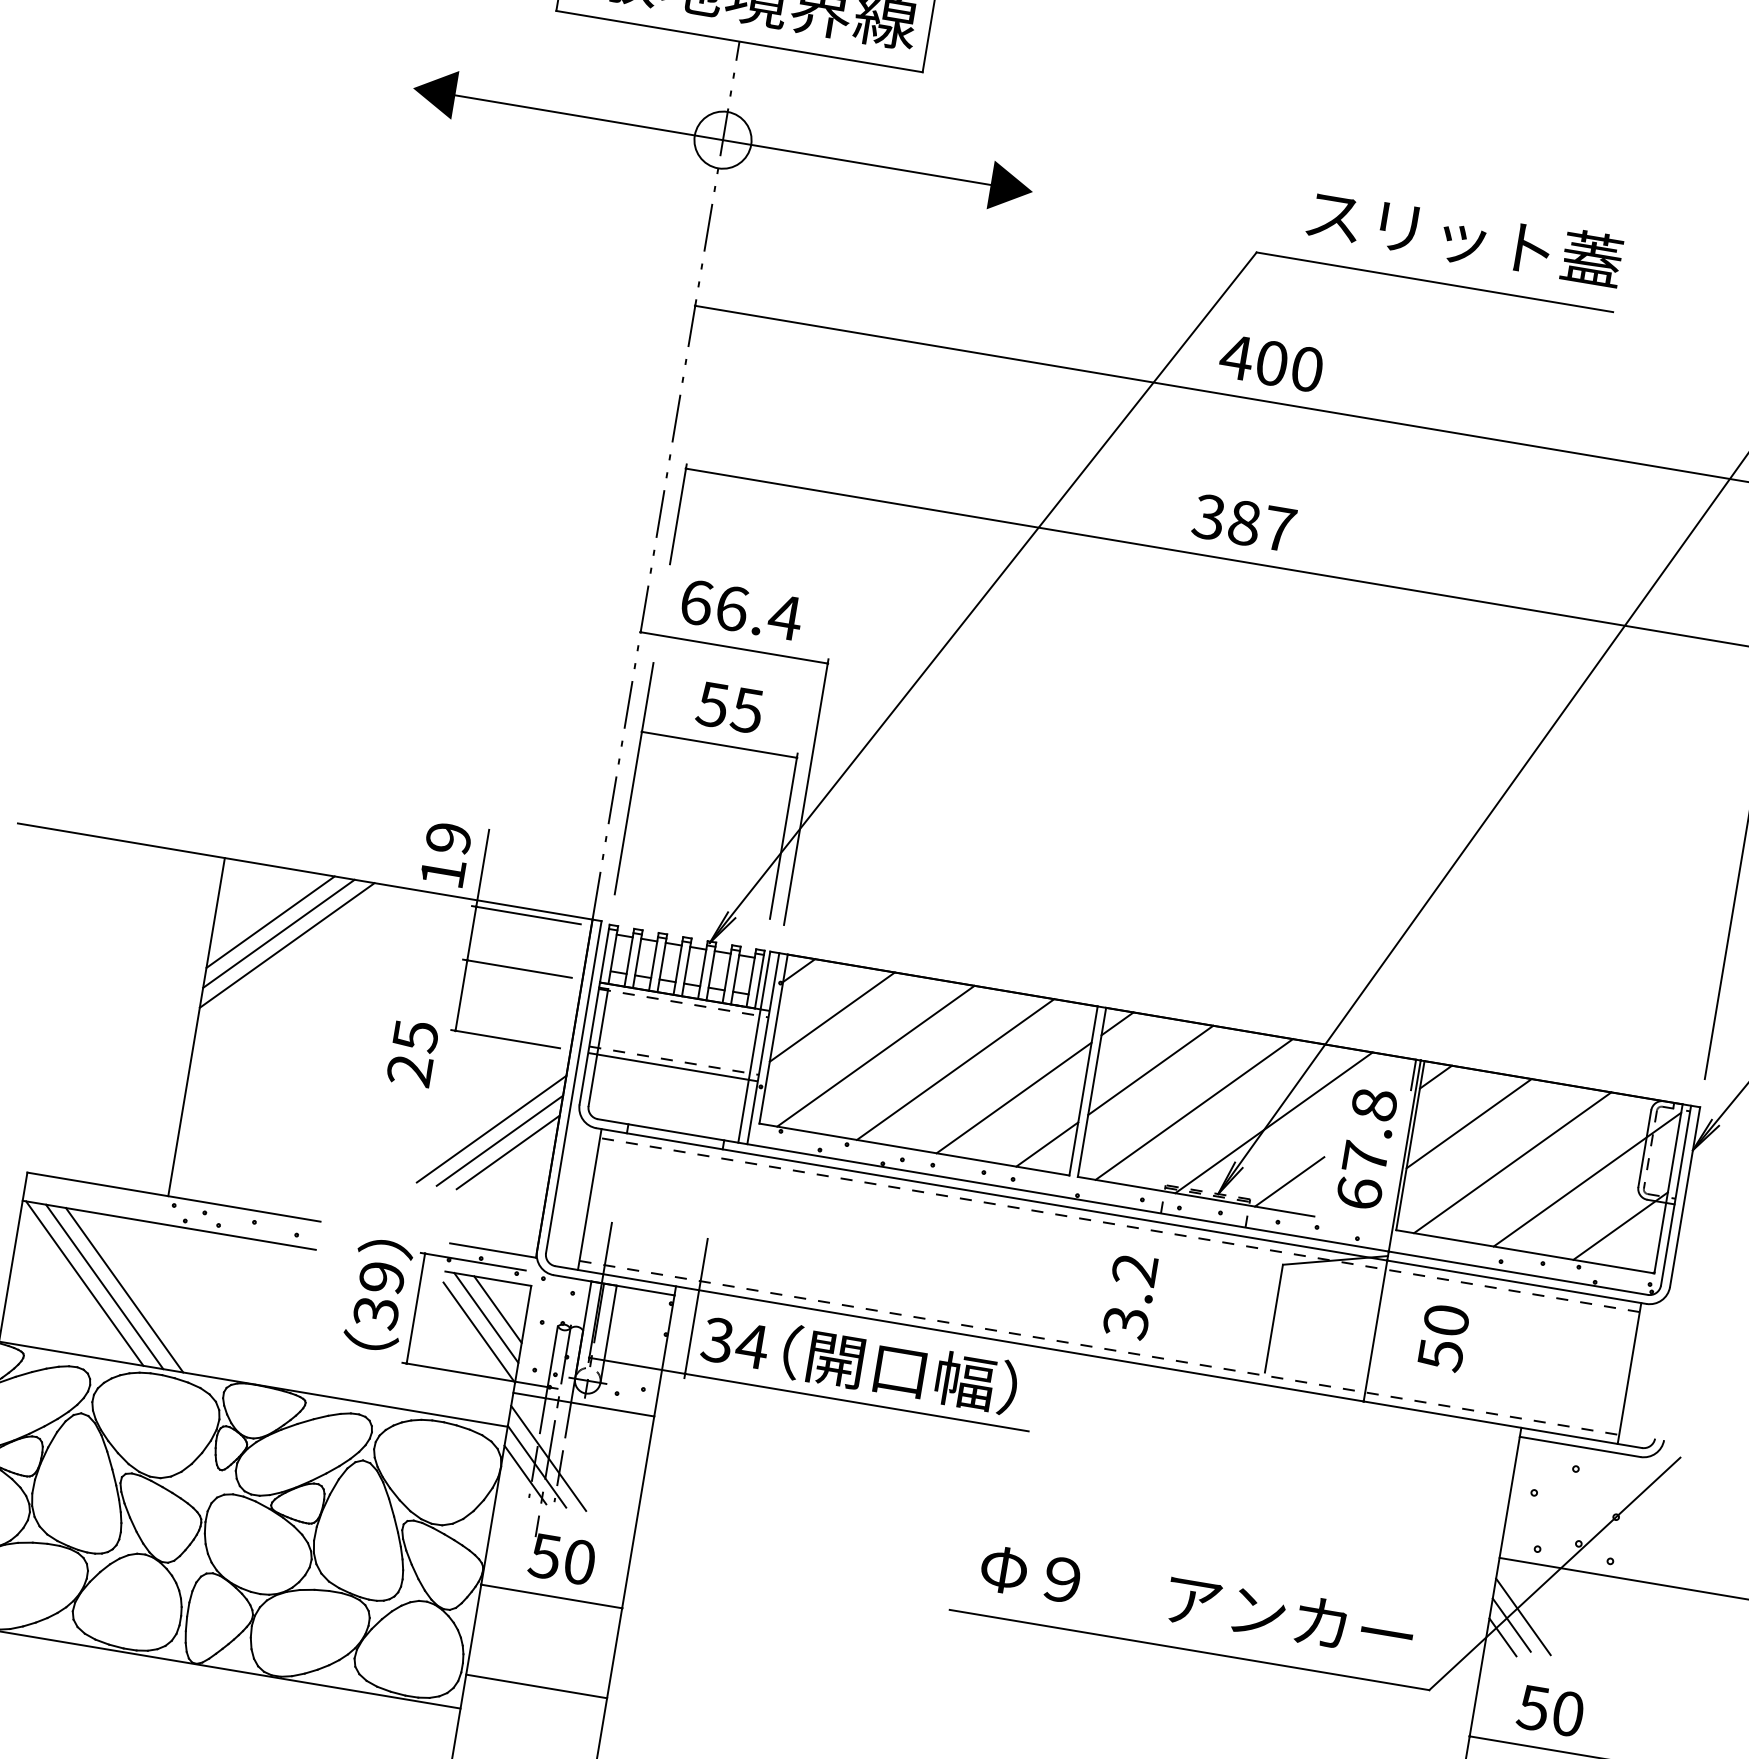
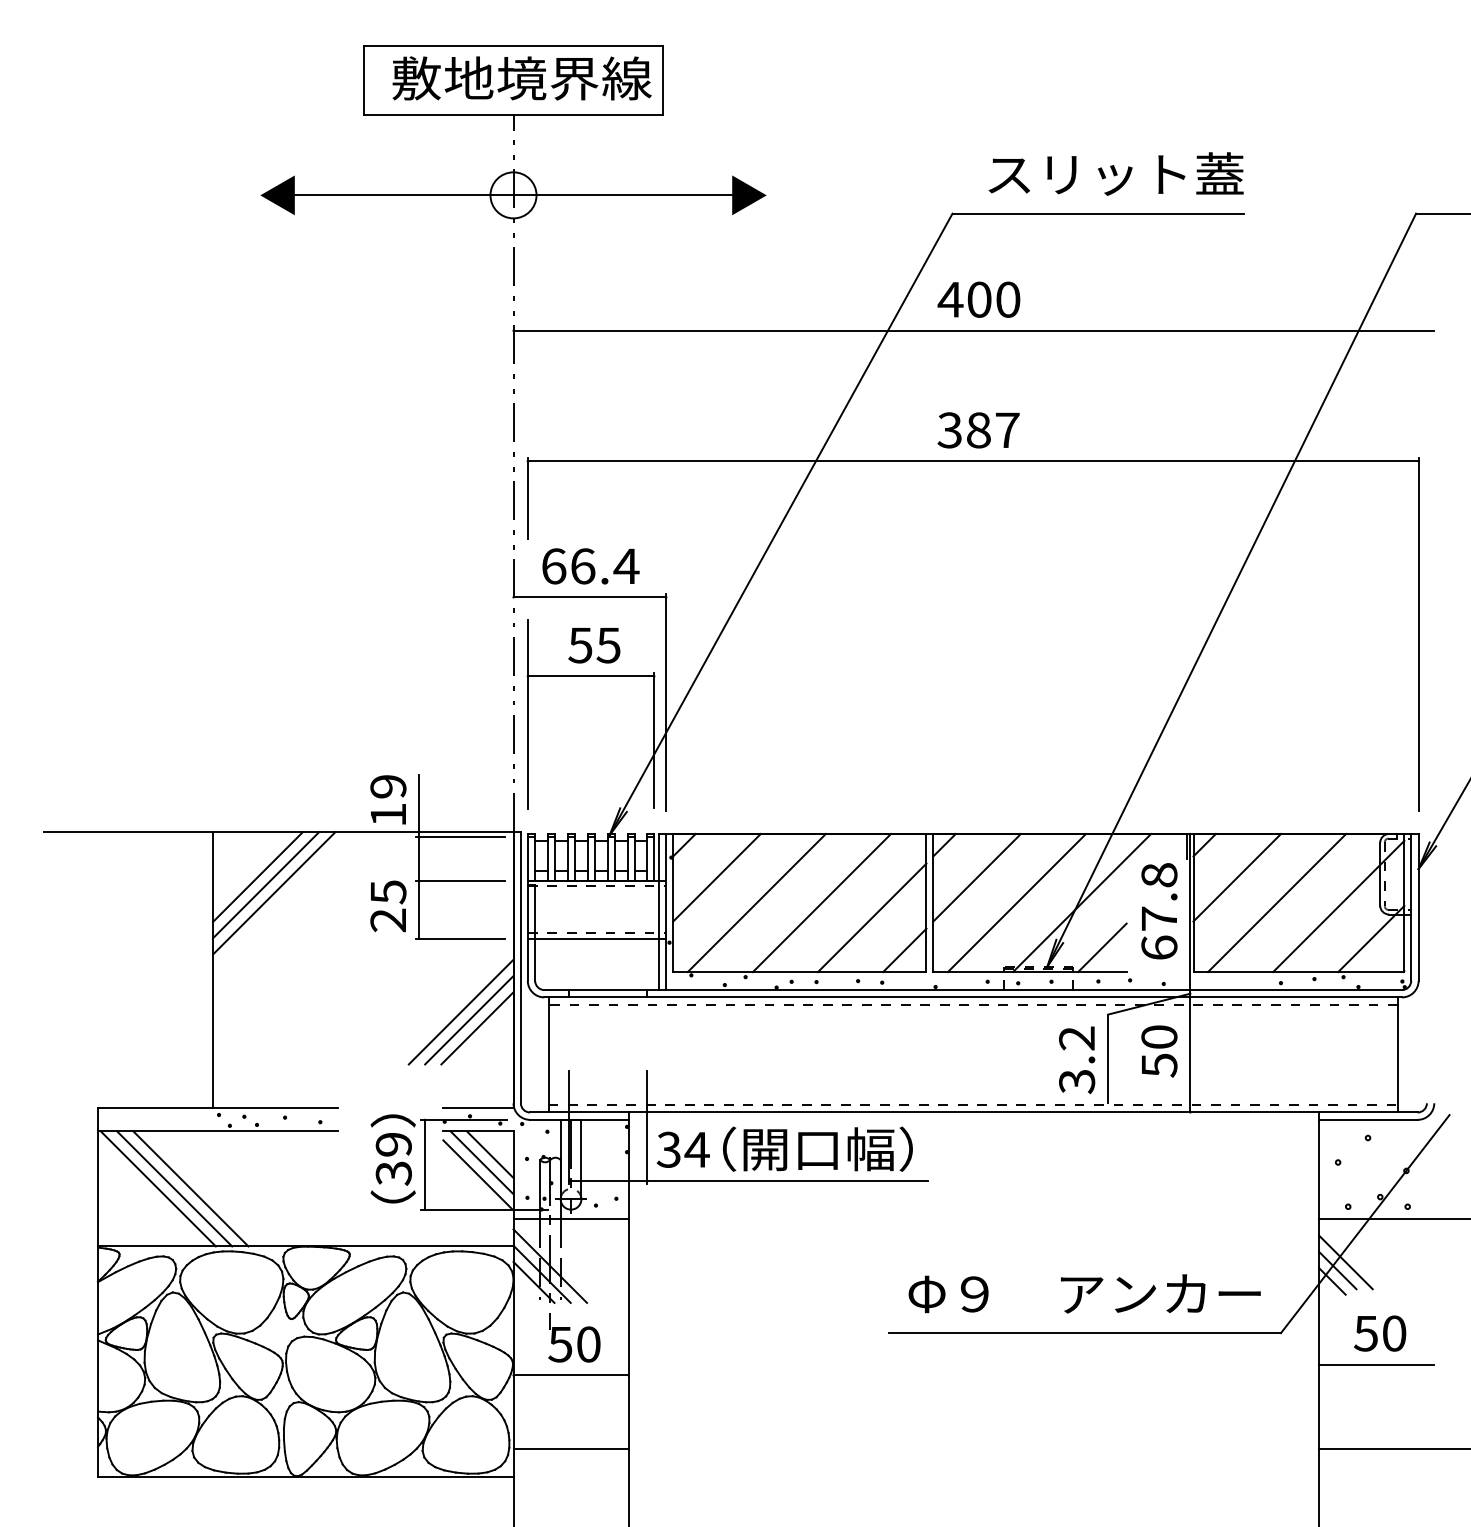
text: (412, 1053) -> (388, 906), moved
text: (1130, 1297) -> (1077, 1060), moved
text: (1443, 1338) -> (1159, 1051), moved

